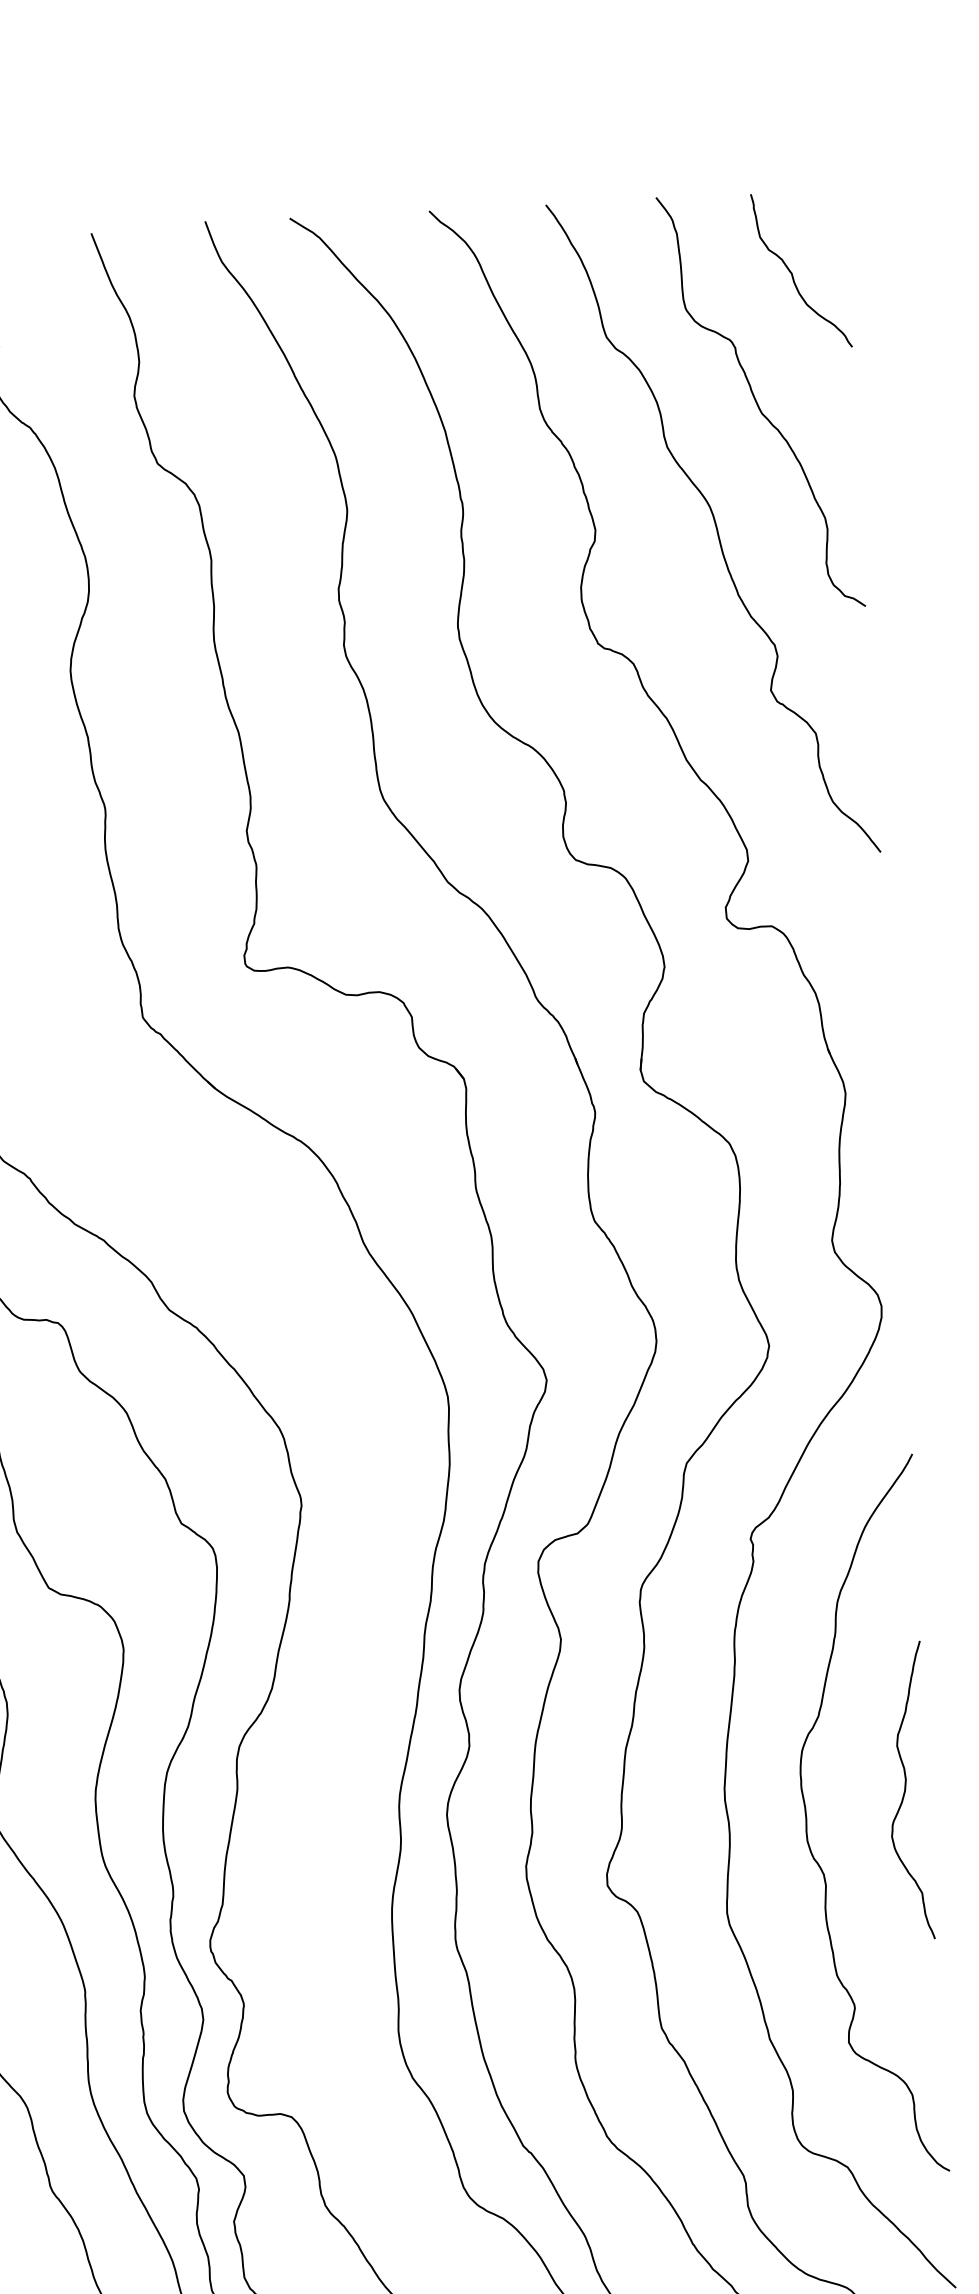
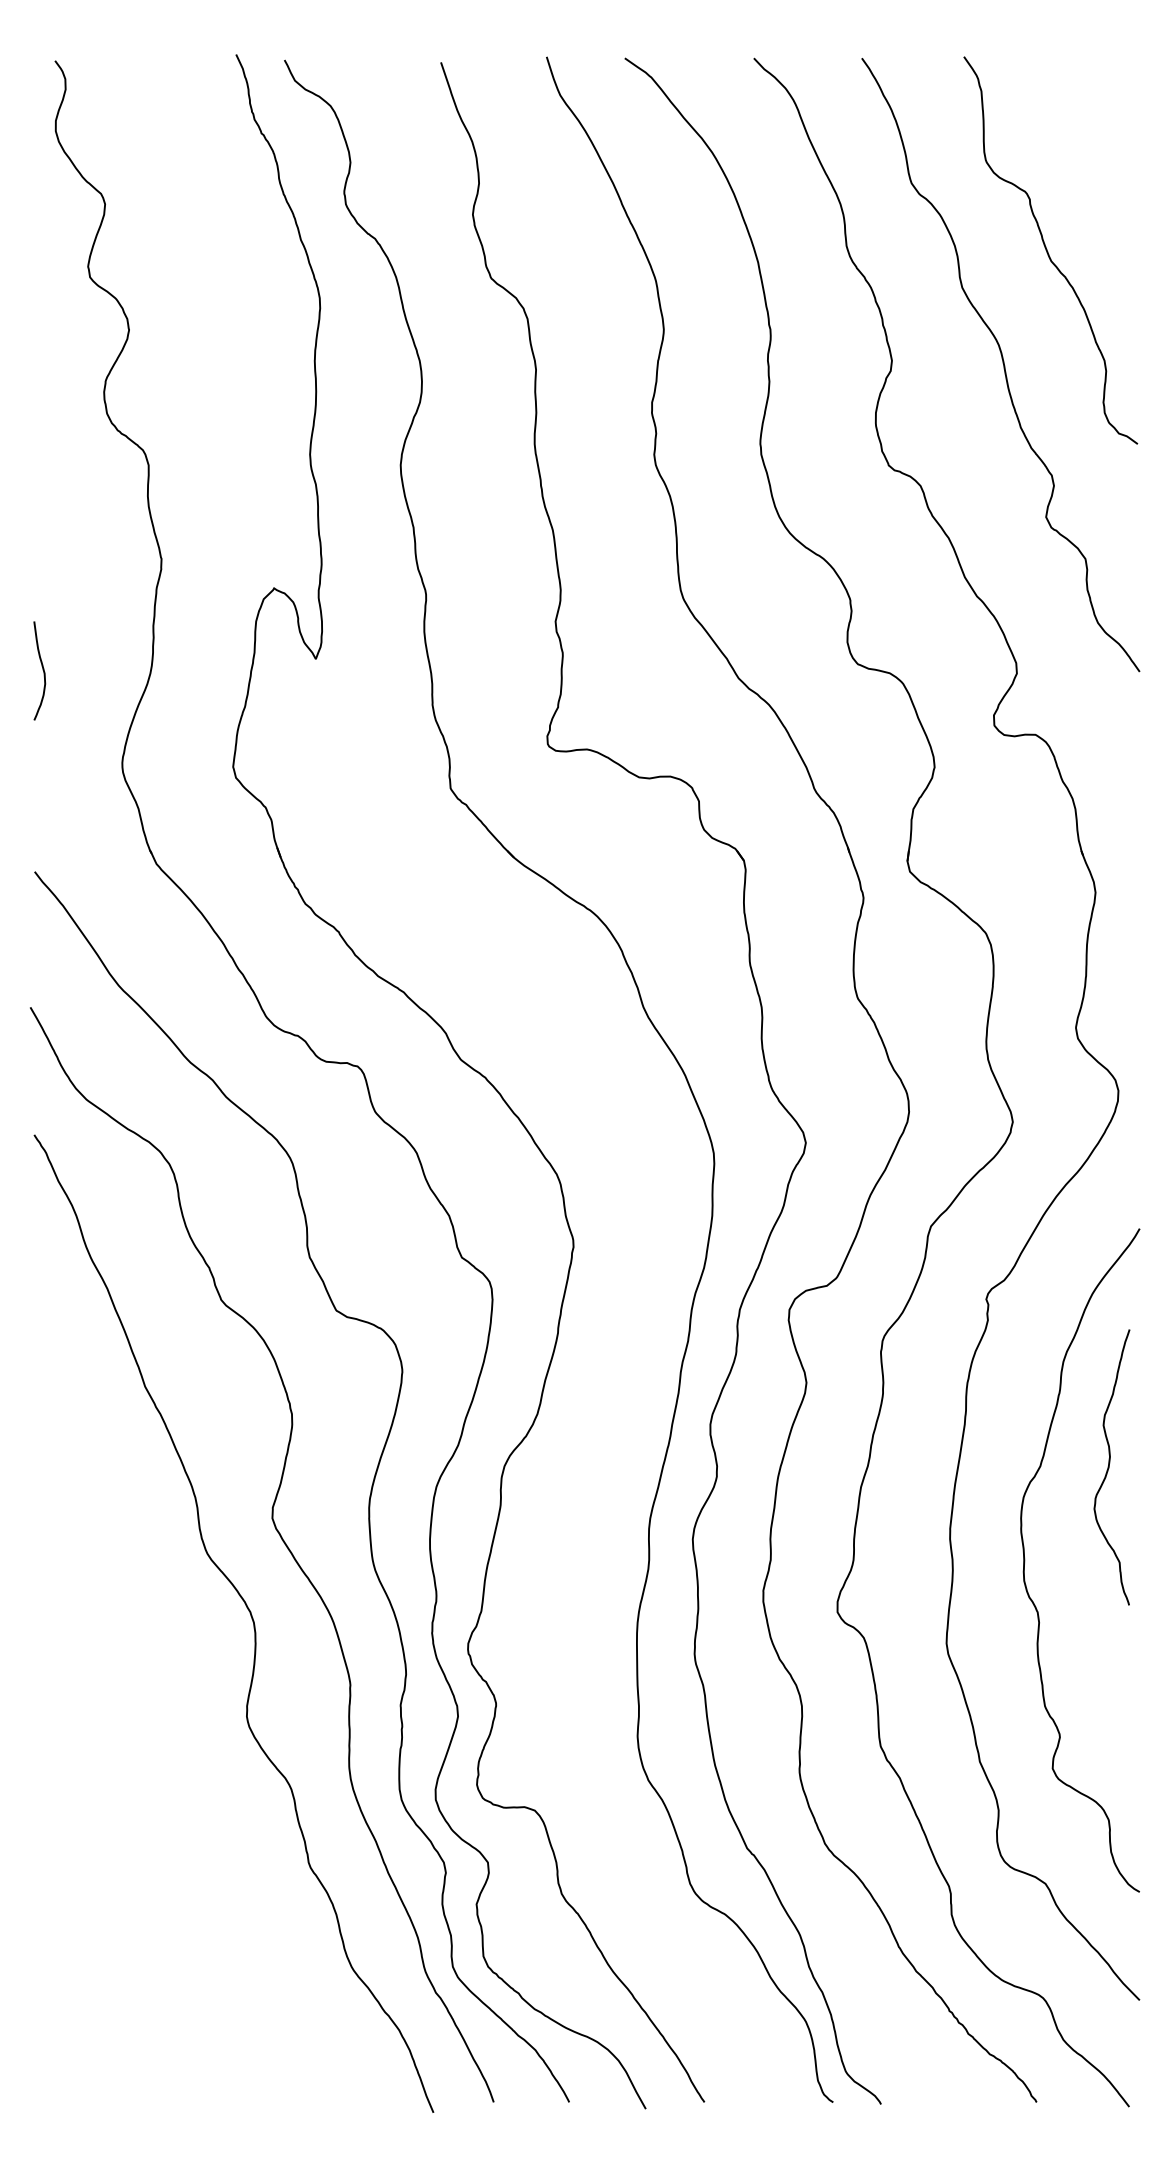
curve: (792, 272) -> (1086, 132), removed
curve: (905, 1791) -> (1109, 1467), moved

